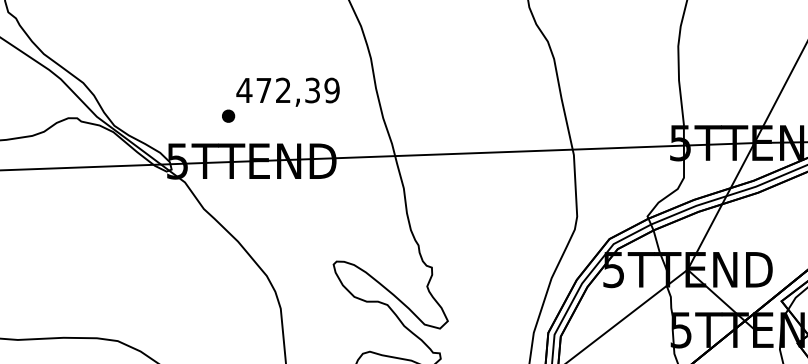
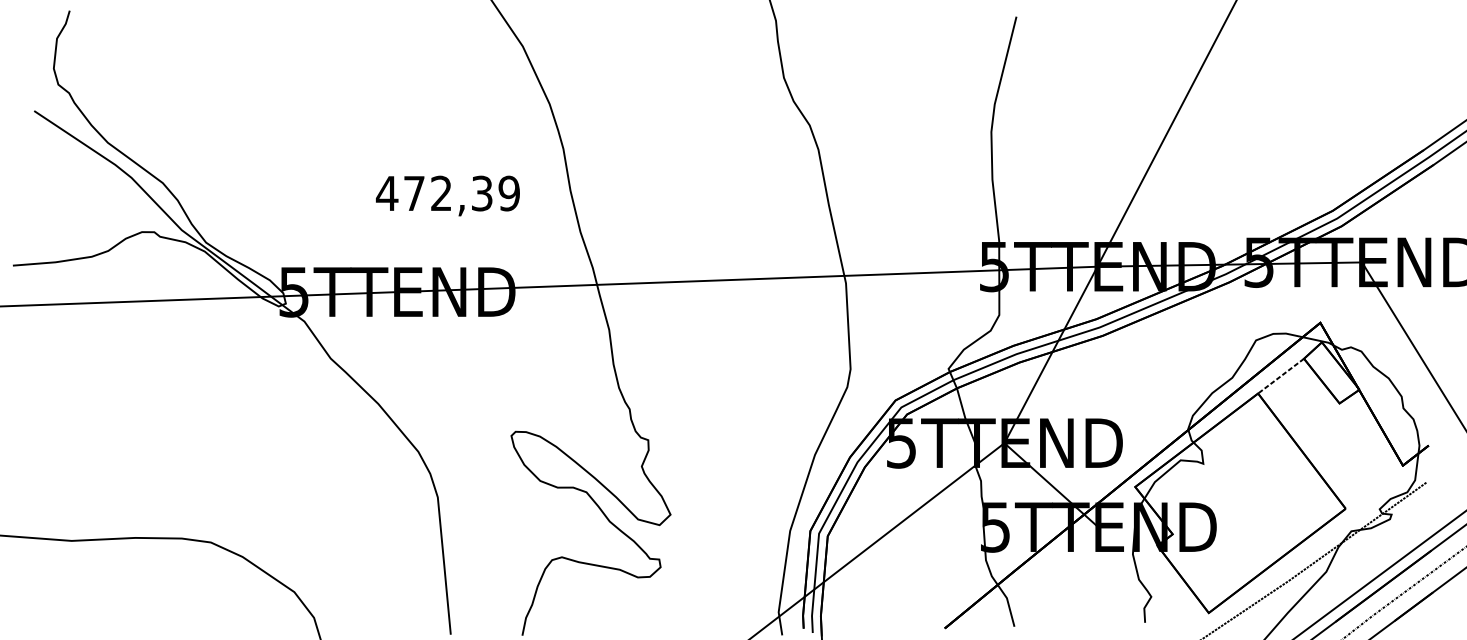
part: (228, 116) -> (365, 229), removed

